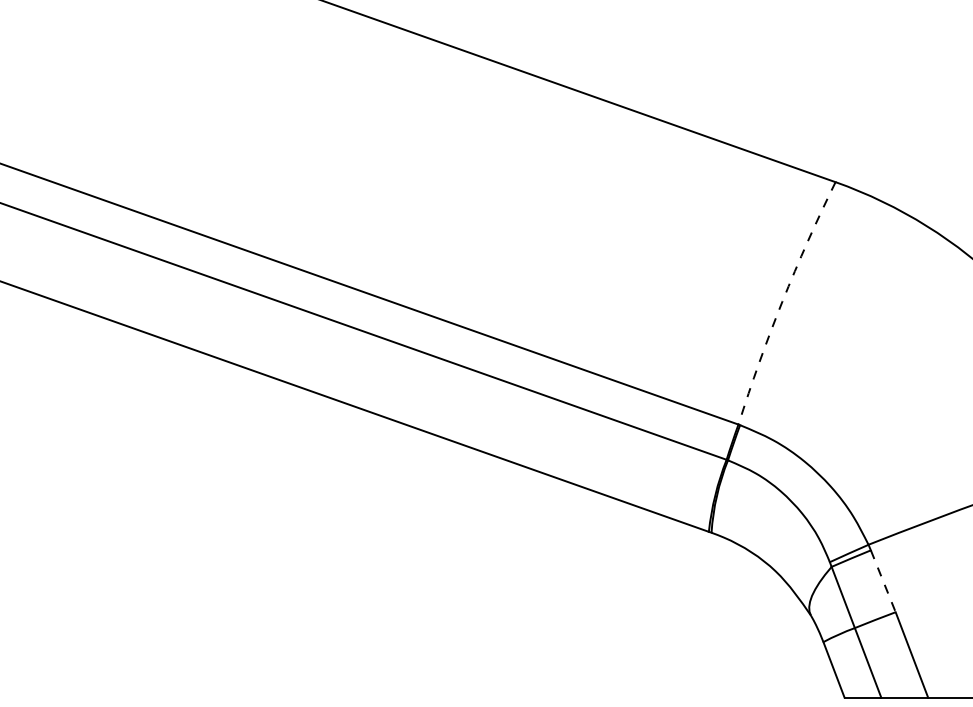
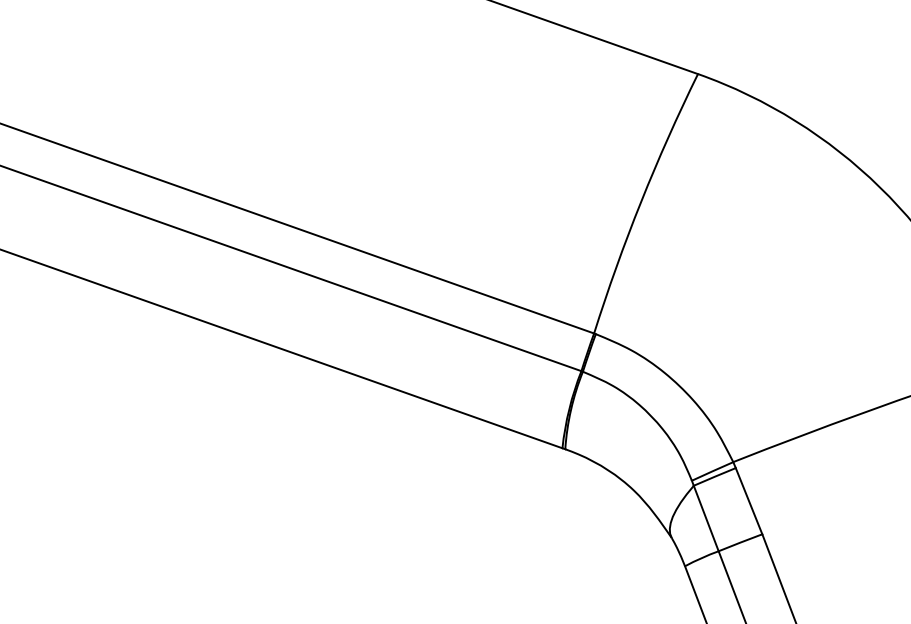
arc: (782, 301) -> (641, 201), dashed -> solid
line: (883, 581) -> (749, 501), dashed -> solid

